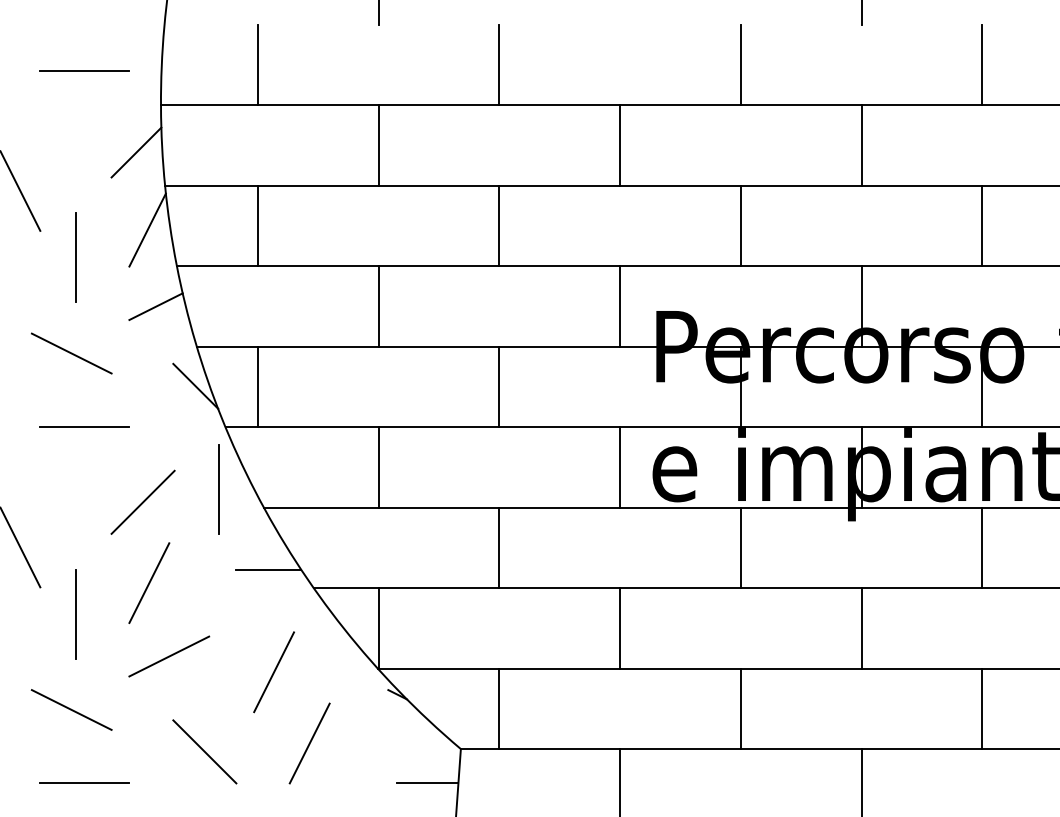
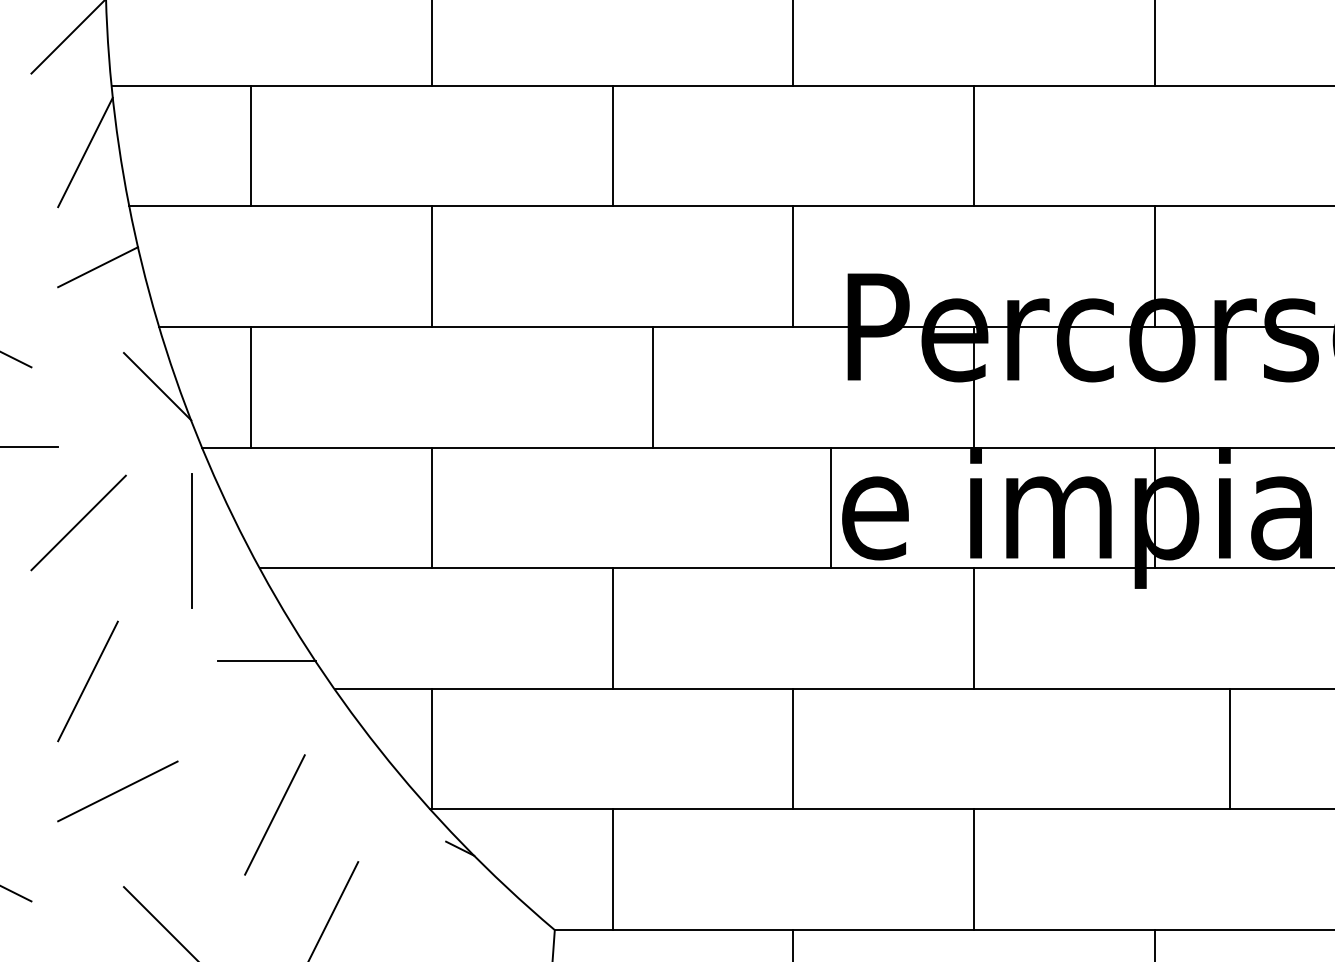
line: (499, 386) -> (653, 386), moved
line: (620, 467) -> (831, 508), moved
line: (142, 501) -> (77, 521), moved
line: (861, 628) -> (1230, 749), moved

